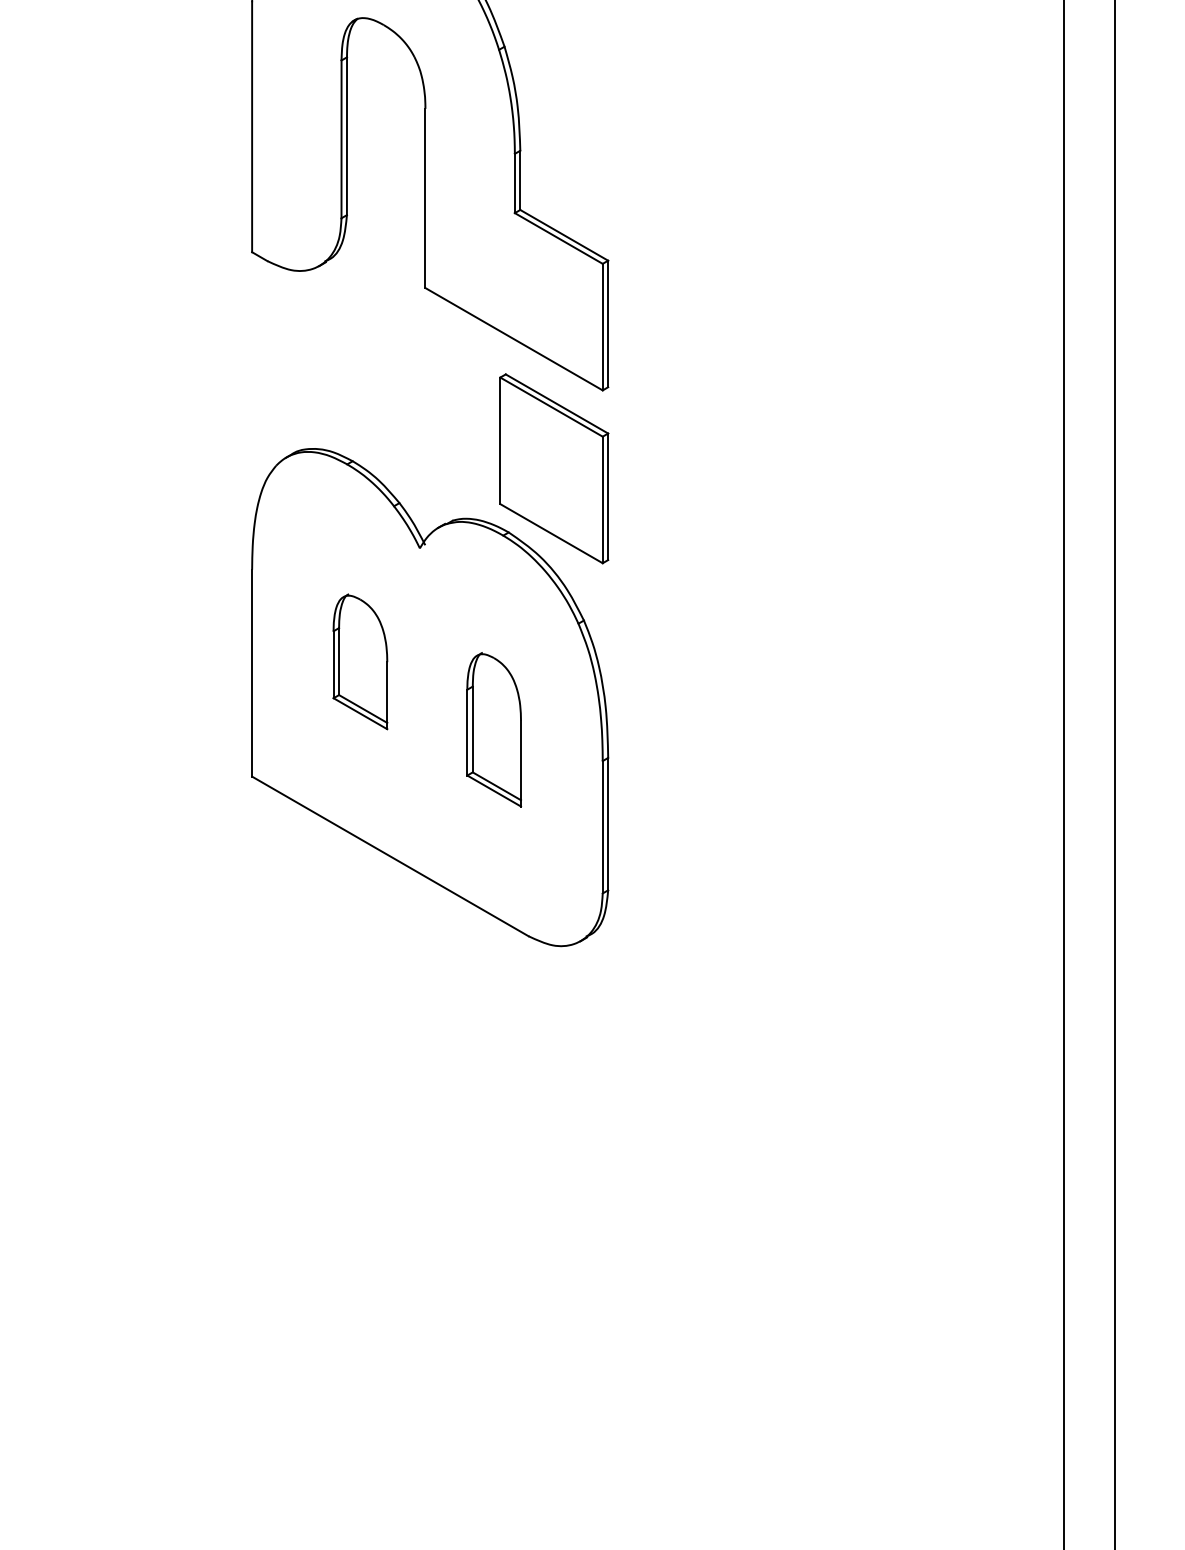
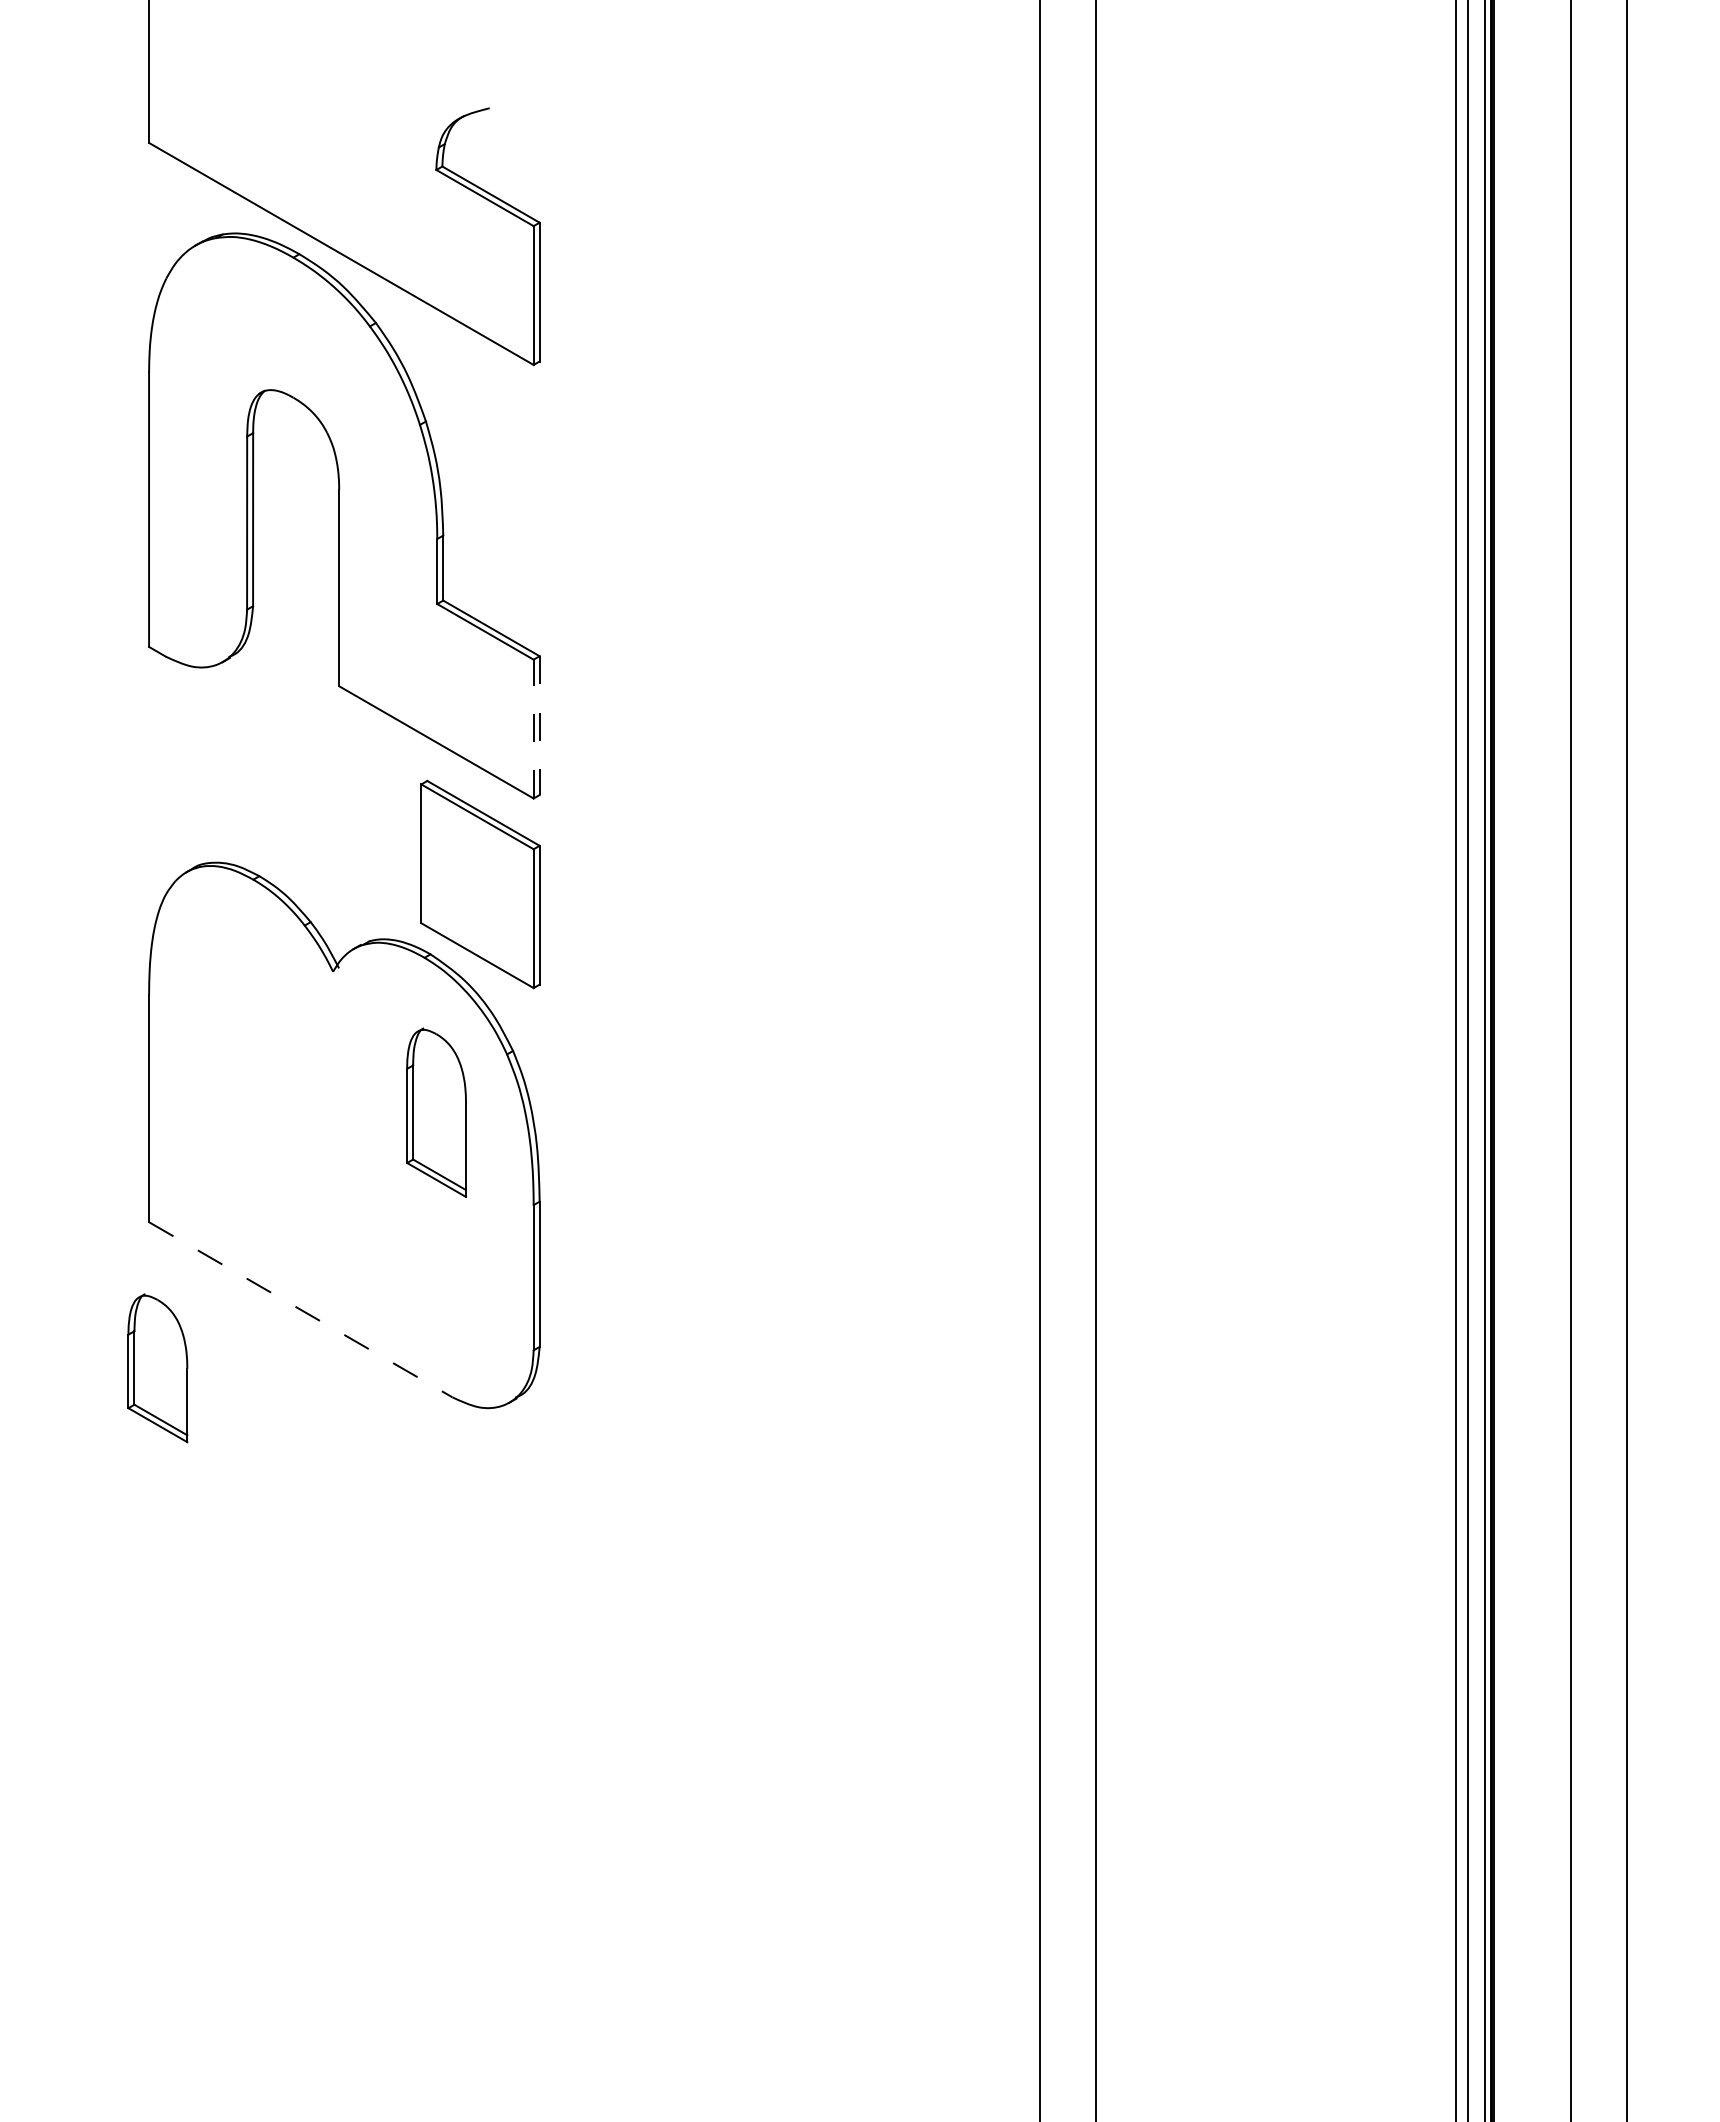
line: (608, 324) -> (539, 726), solid -> dashed
line: (602, 326) -> (533, 728), solid -> dashed
part: (360, 662) -> (157, 1368), moved
part: (494, 729) -> (436, 1112), moved
line: (391, 857) -> (301, 1310), solid -> dashed

